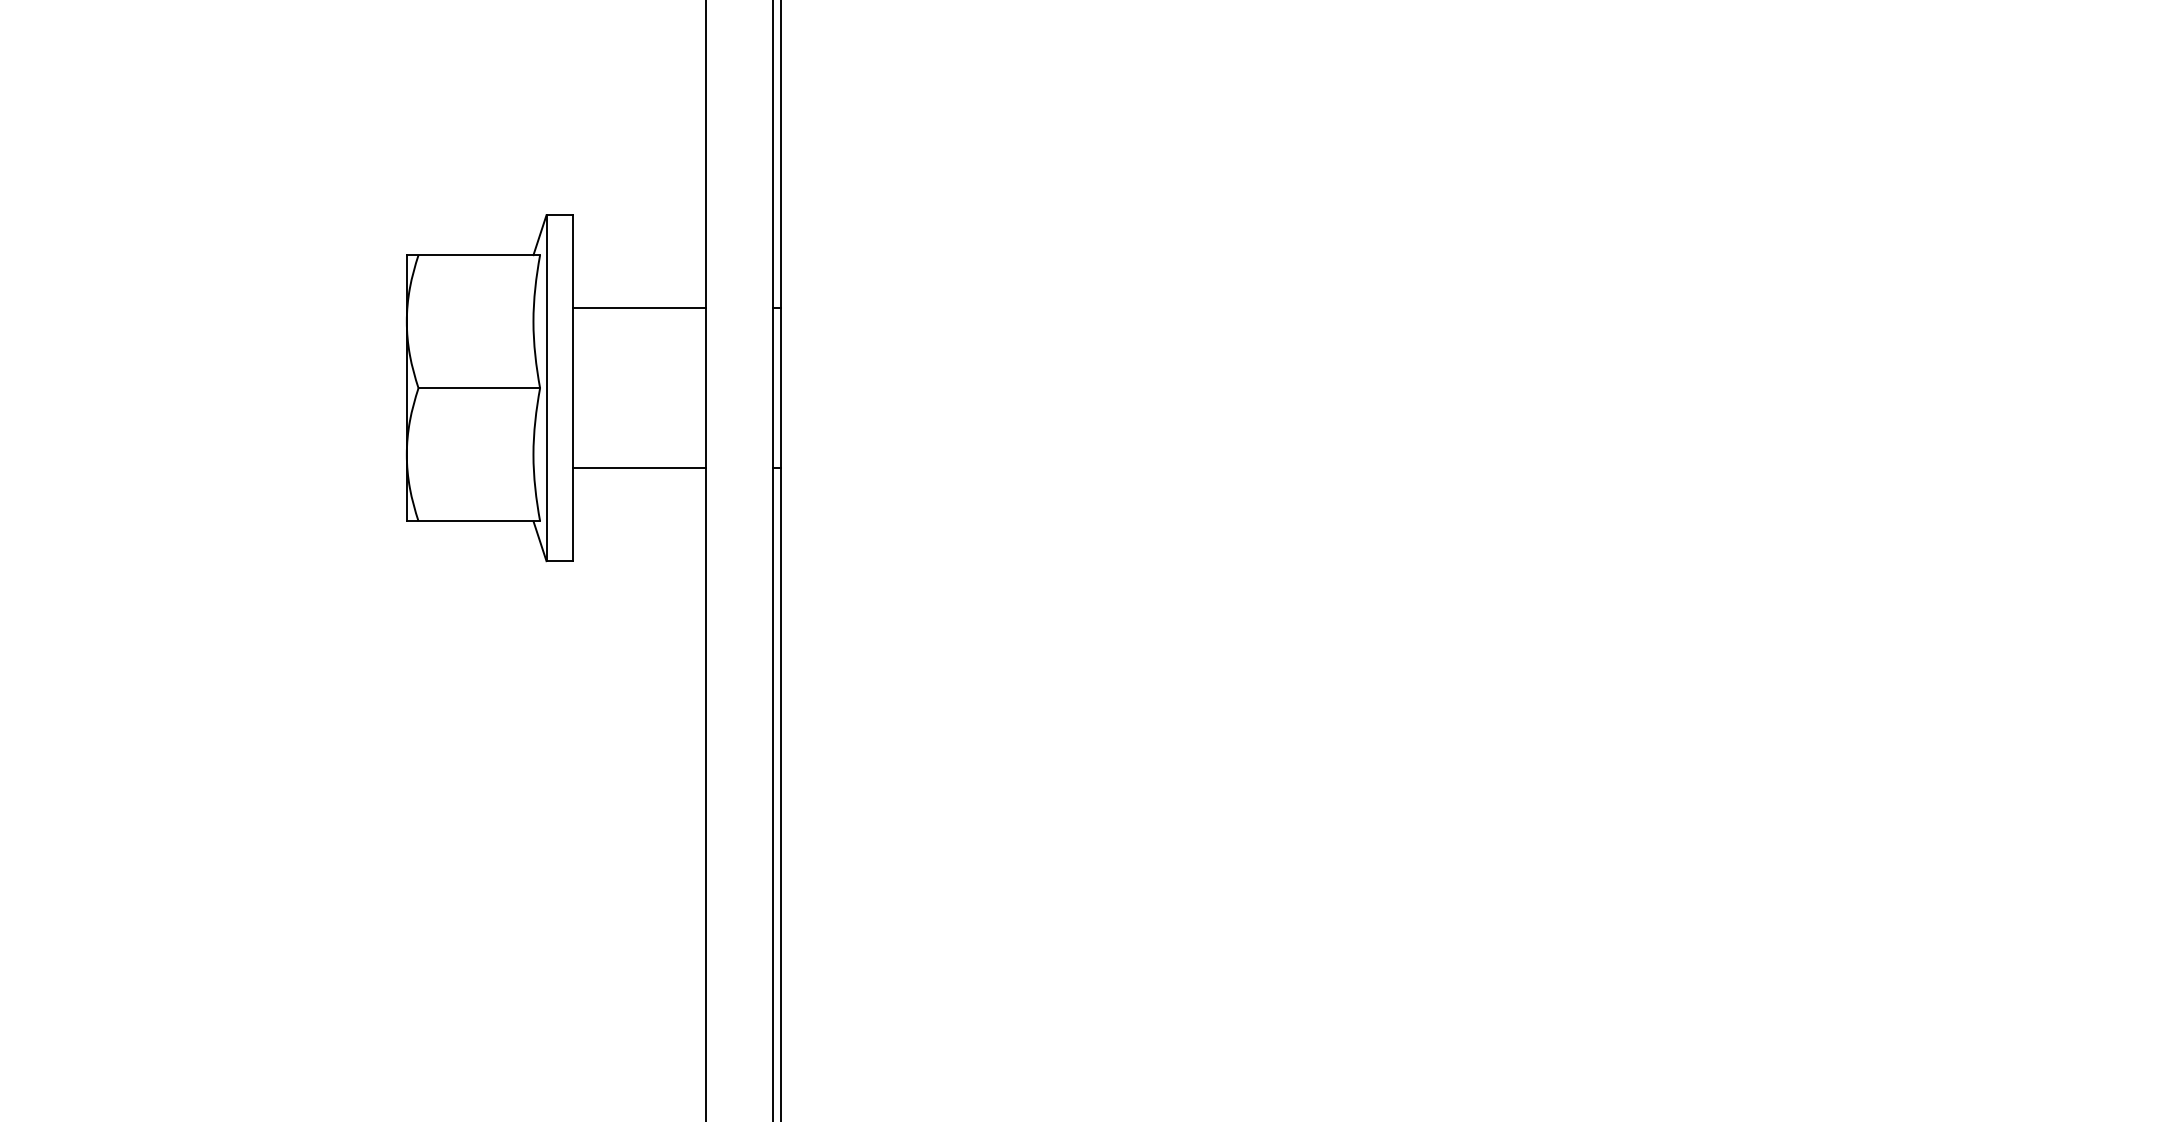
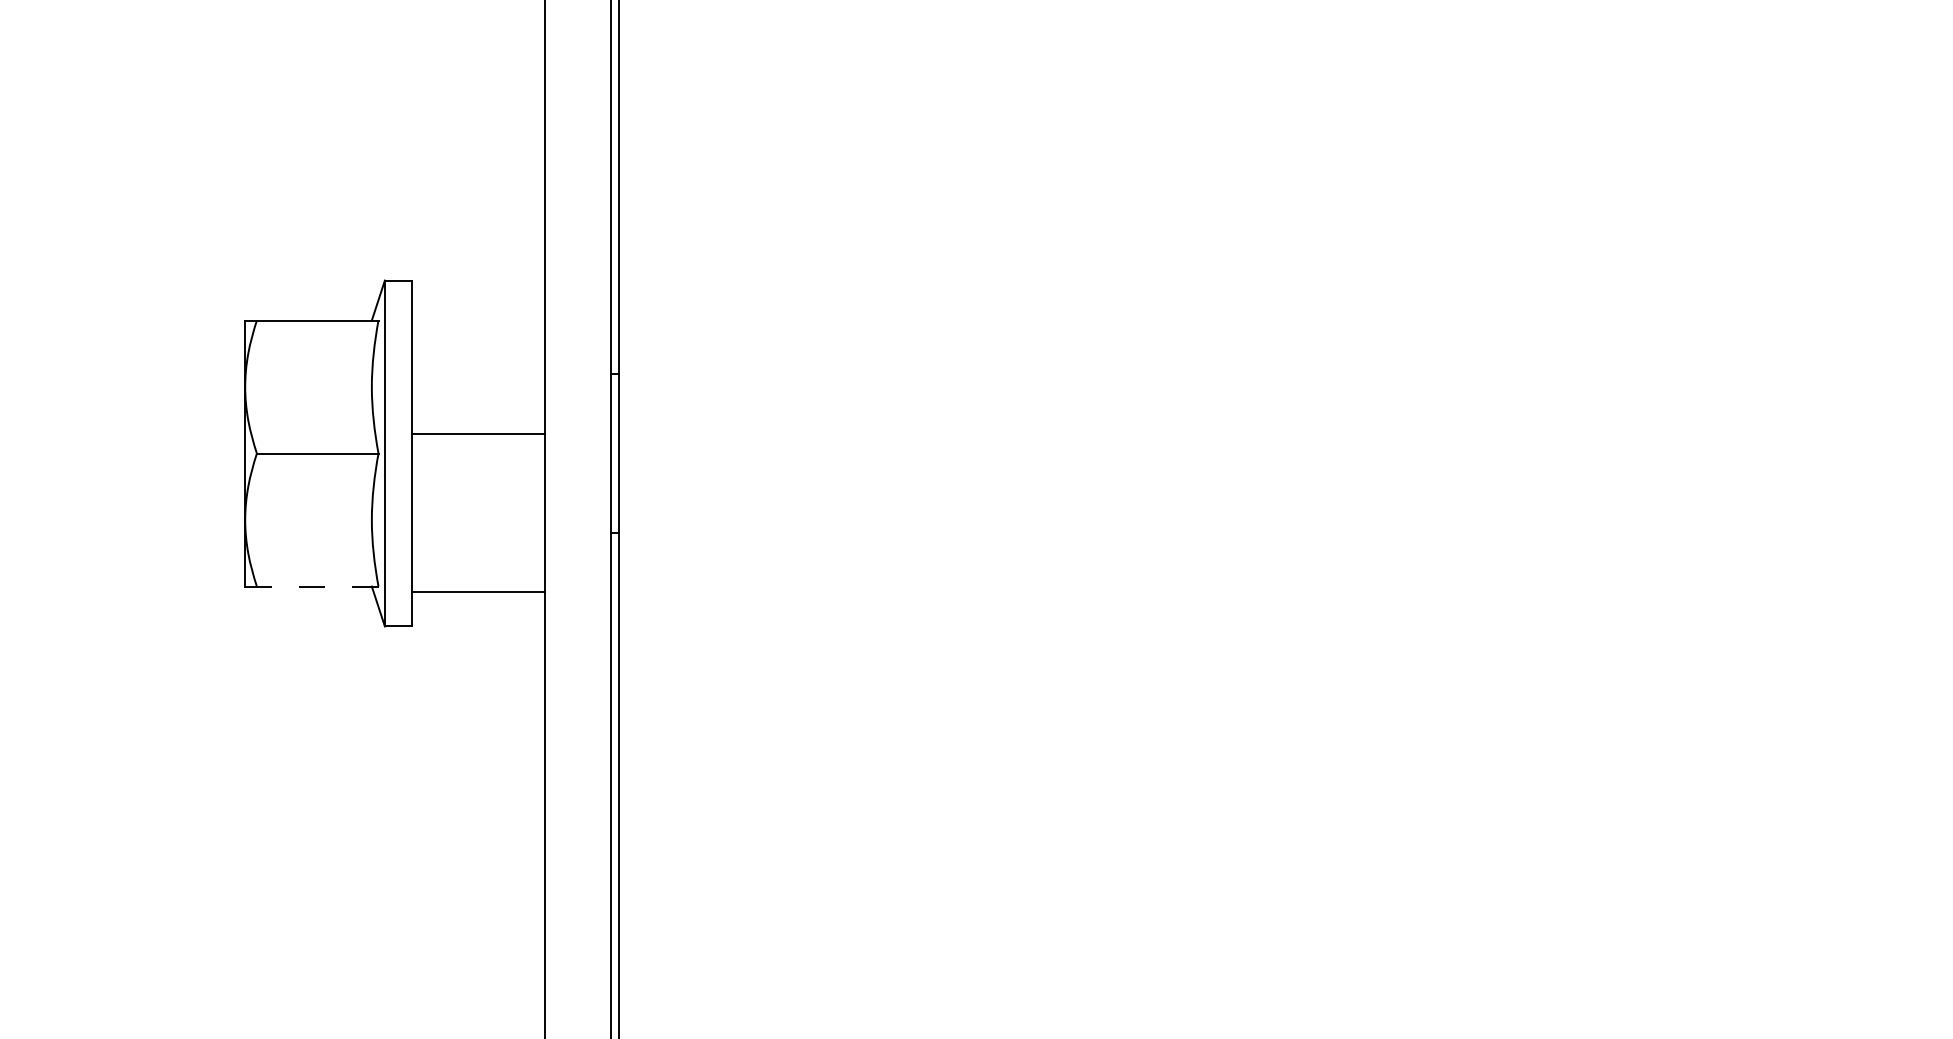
line: (639, 308) -> (477, 433), moved
line: (639, 468) -> (477, 592), moved
line: (473, 521) -> (311, 586), solid -> dashed

